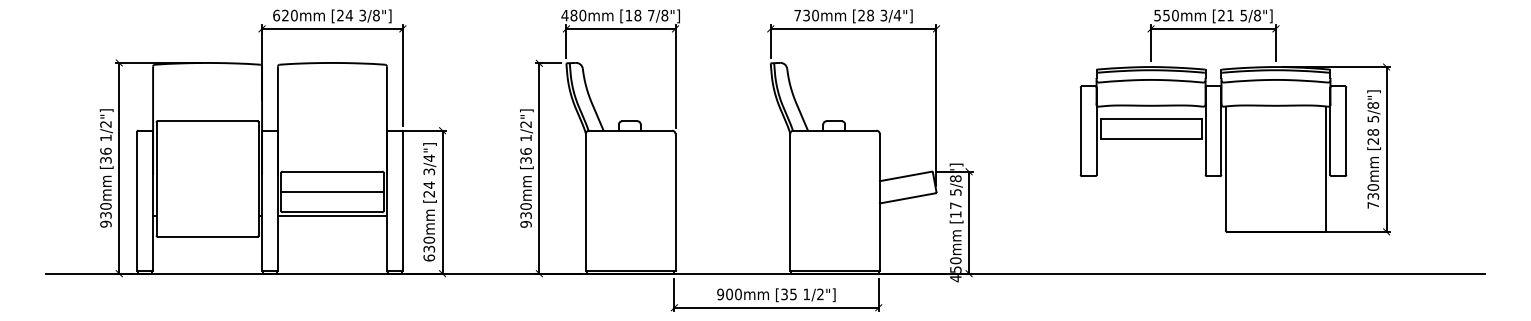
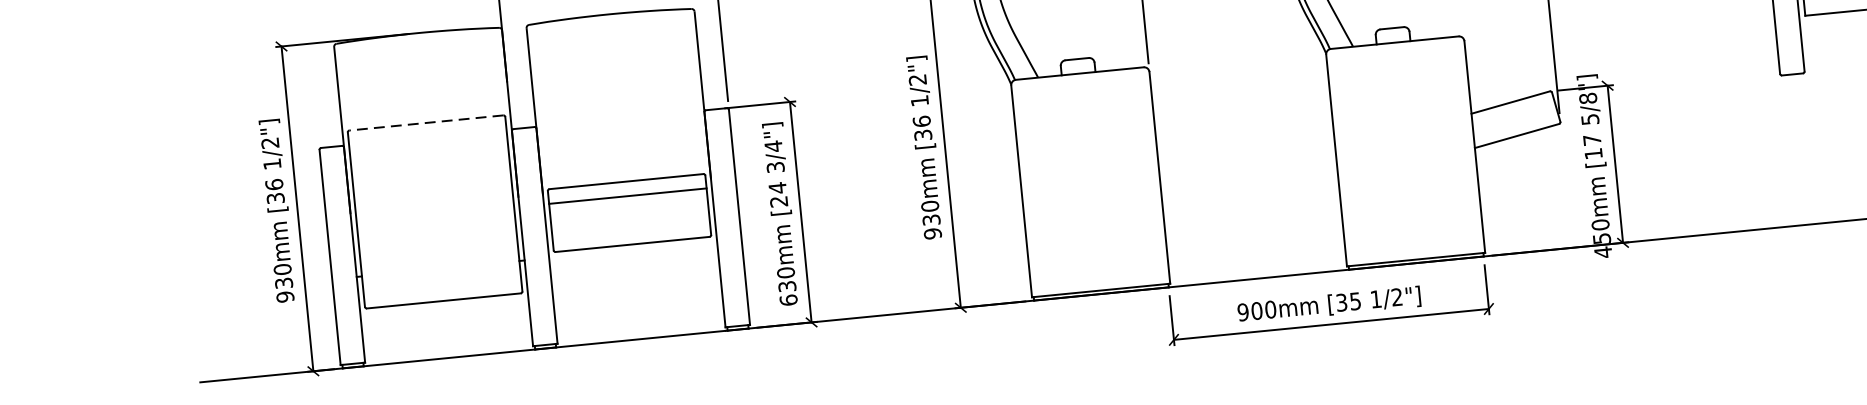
line: (207, 121) -> (426, 123), solid -> dashed
line: (332, 191) -> (627, 195), moved
line: (331, 215) -> (631, 249), removed

